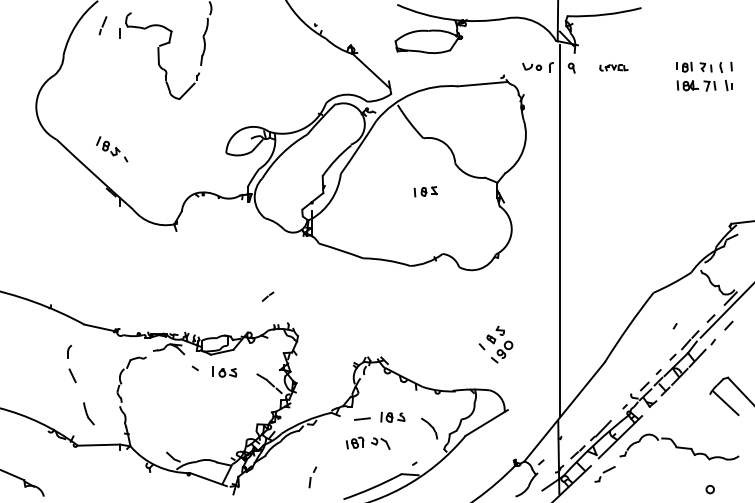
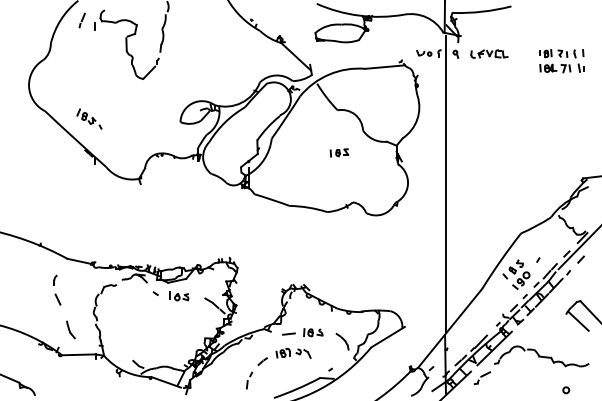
part: (613, 67) -> (489, 53), size x1.67
part: (267, 296) -> (262, 361), moved
part: (496, 344) -> (516, 274), moved

